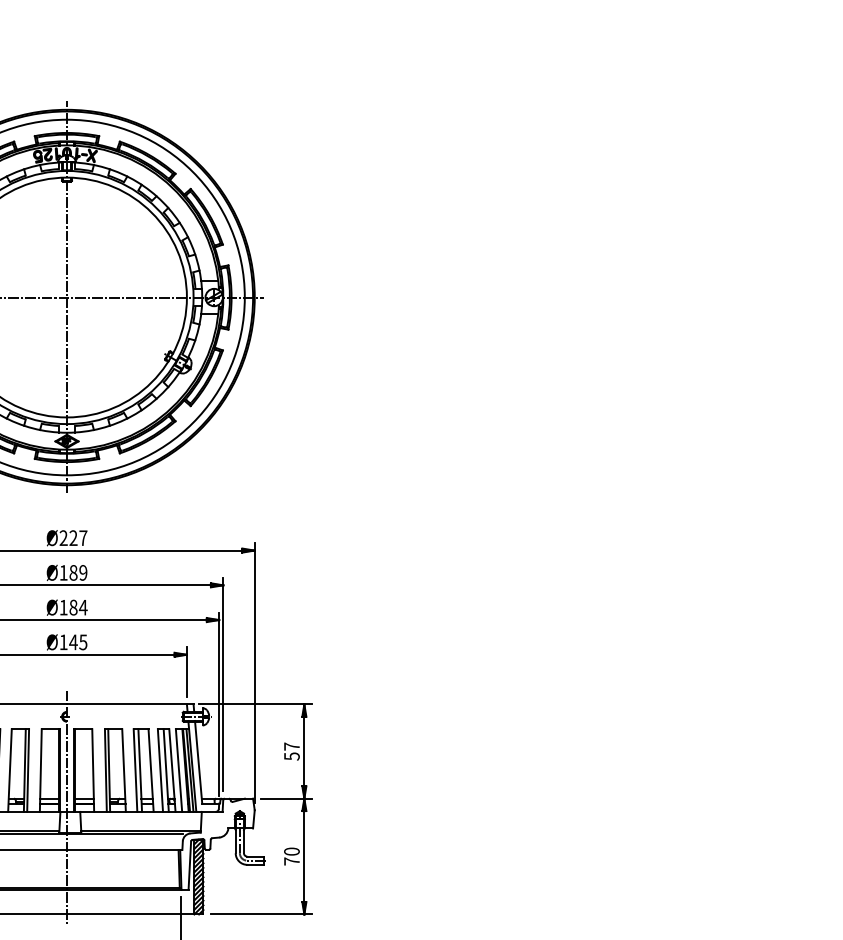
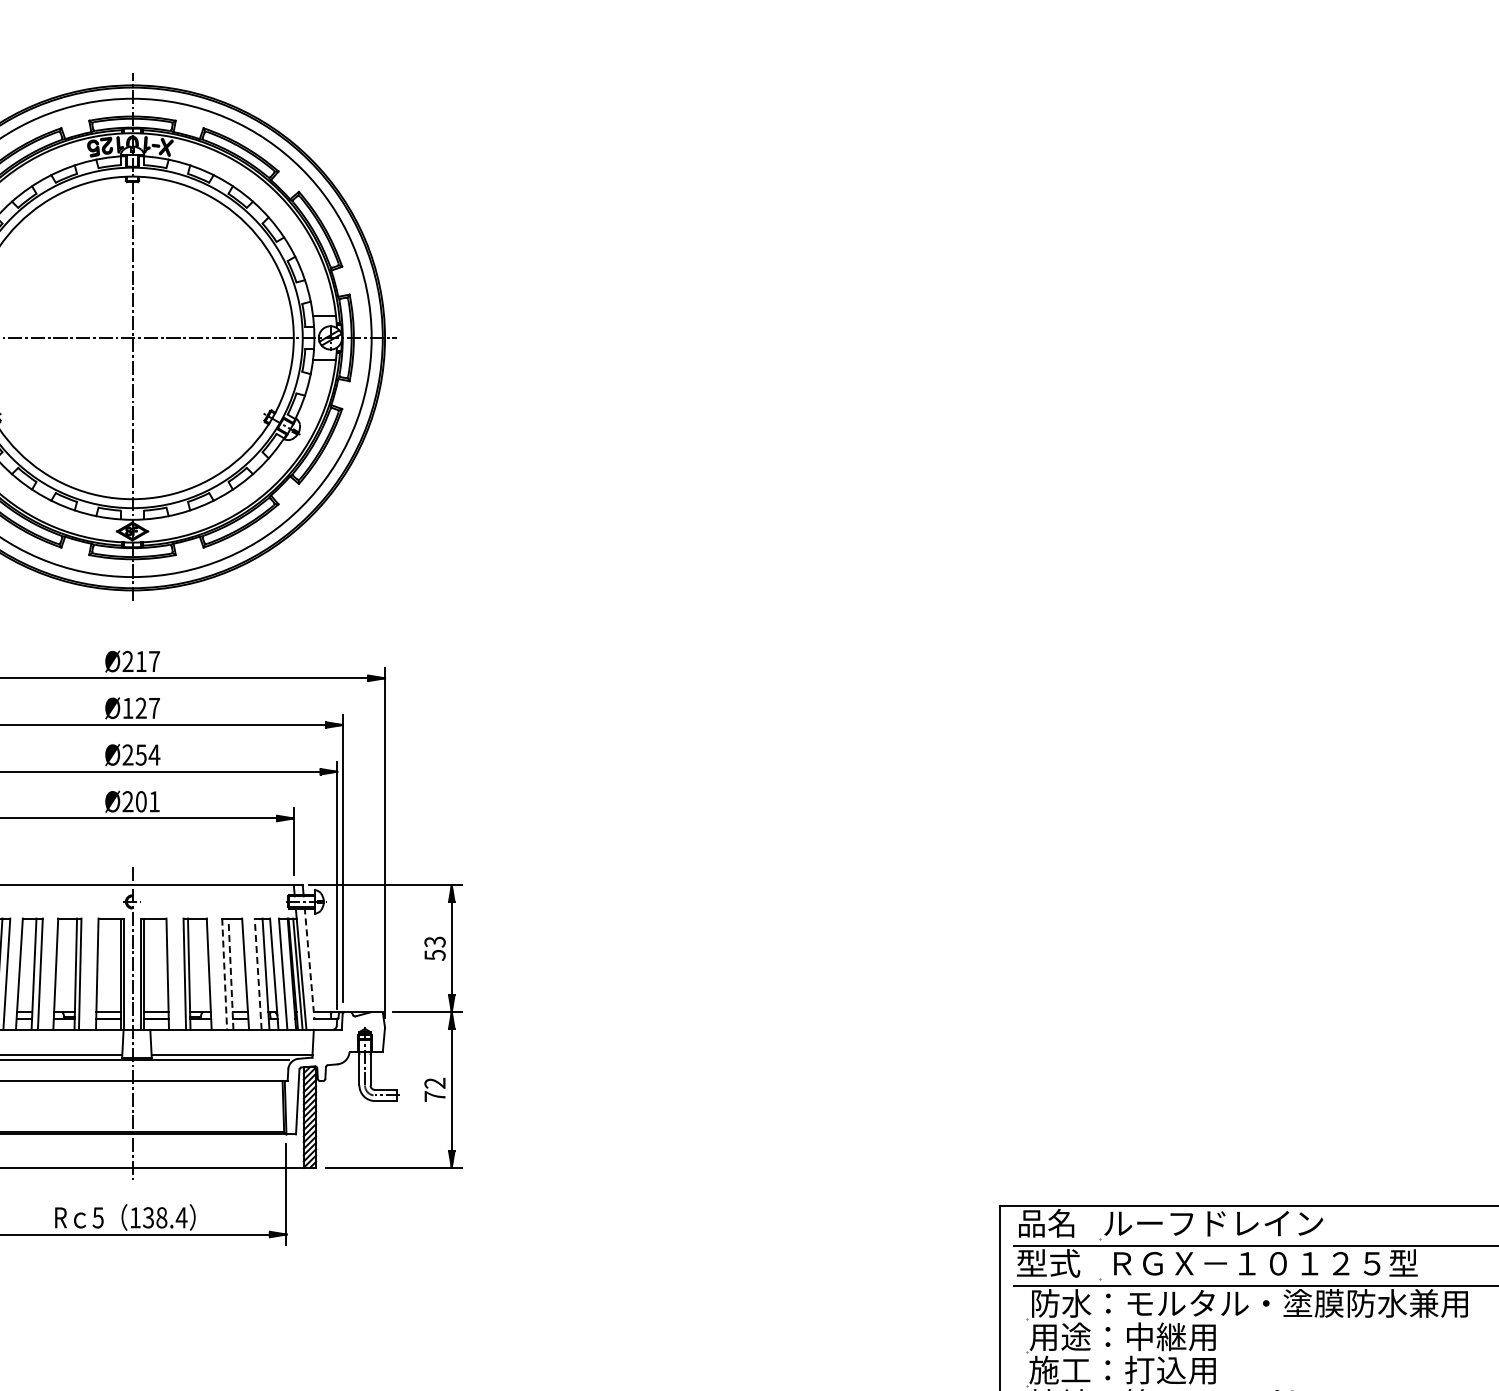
text: (72, 537) -> (140, 660), Ø227 -> Ø217
text: (78, 573) -> (147, 708), Ø189 -> Ø127
text: (68, 607) -> (134, 754), Ø184 -> Ø254
text: (72, 642) -> (140, 801), Ø145 -> Ø201
text: (291, 746) -> (434, 941), 57 -> 53
line: (198, 762) -> (309, 963), solid -> dashed
line: (135, 770) -> (224, 974), solid -> dashed
line: (139, 770) -> (230, 974), solid -> dashed
line: (160, 770) -> (258, 974), solid -> dashed
text: (291, 851) -> (434, 1082), 70 -> 72

